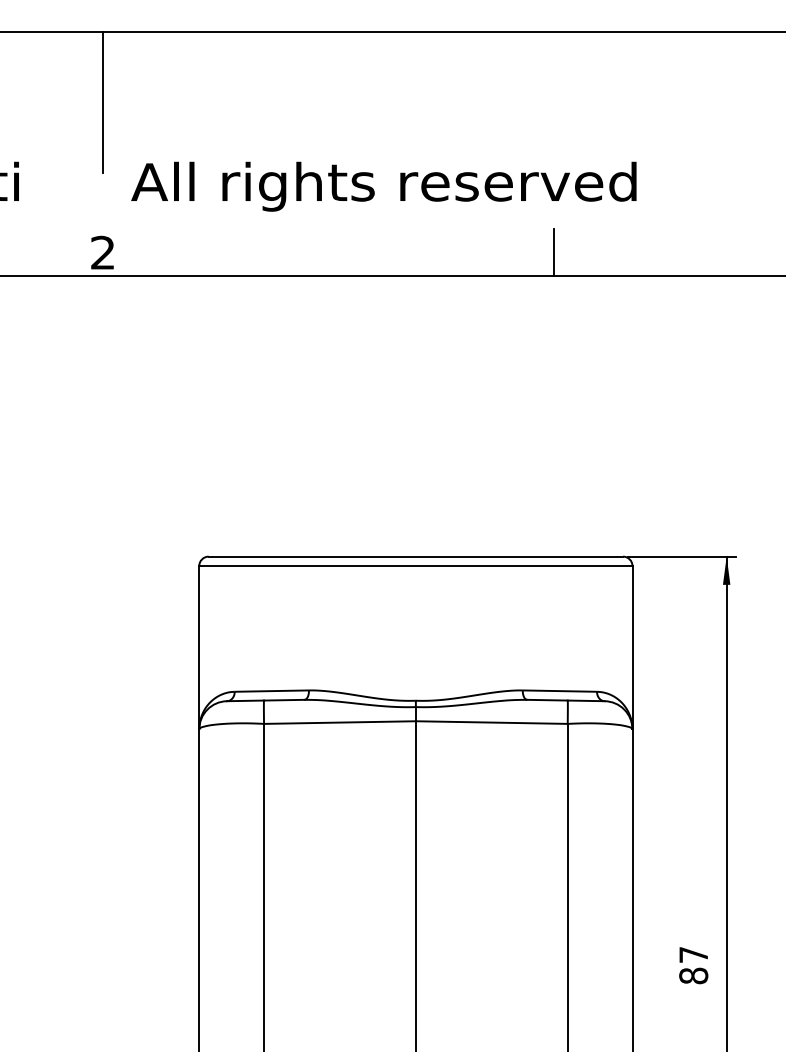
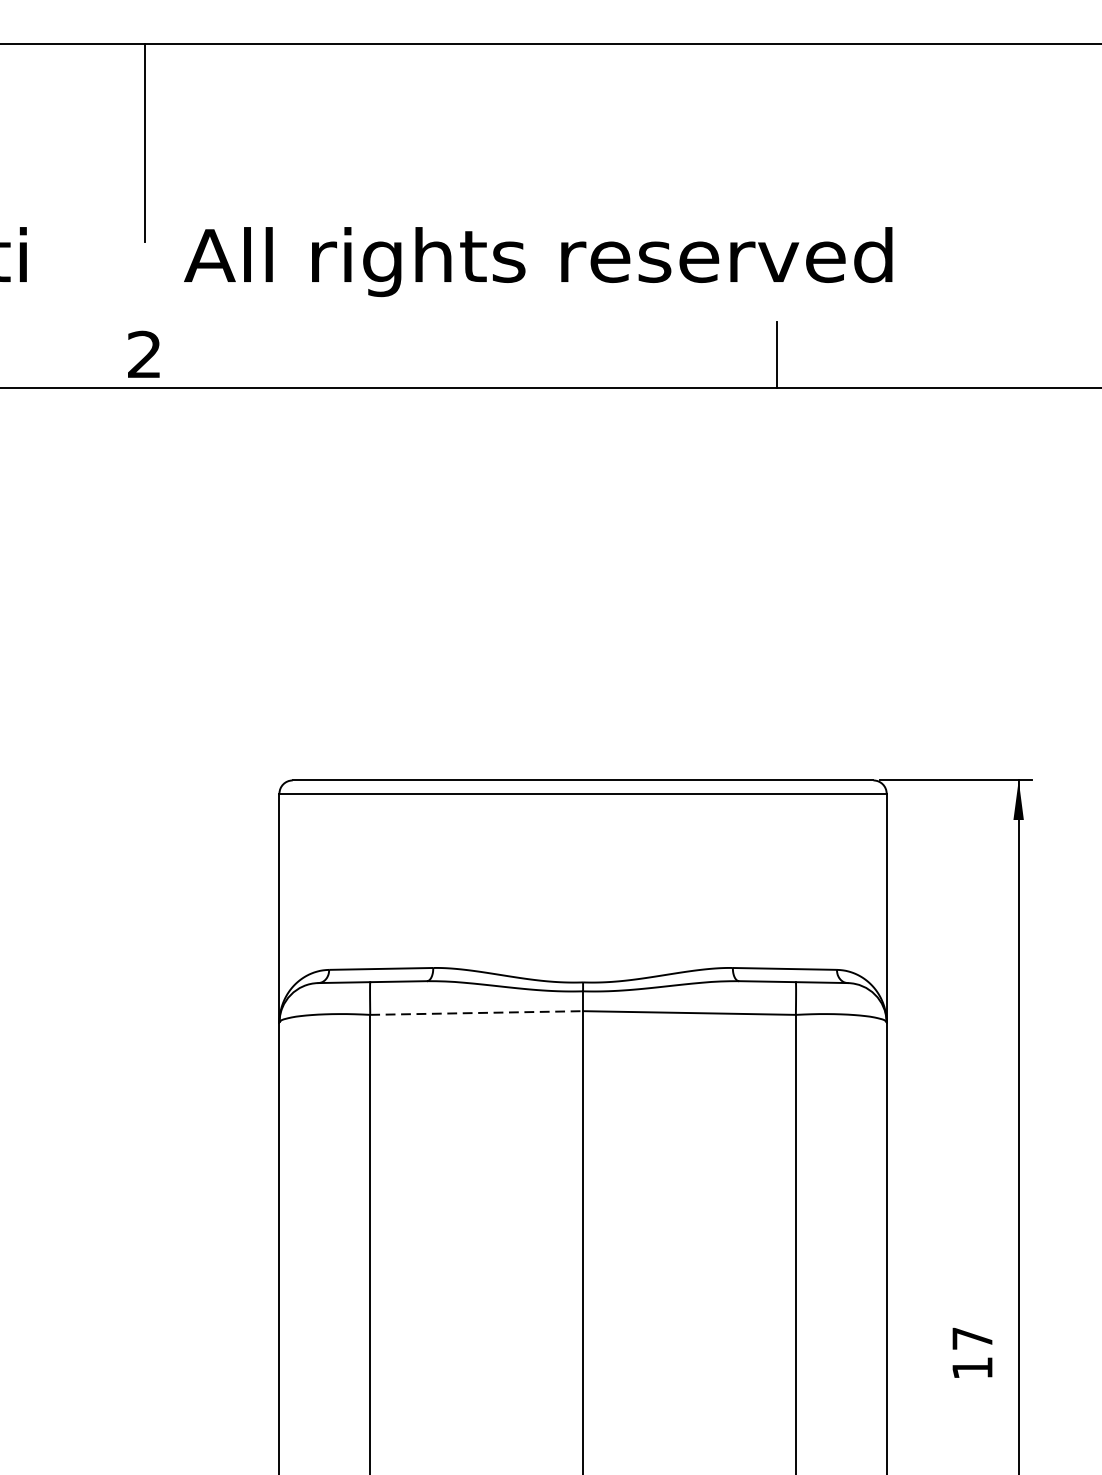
line: (339, 722) -> (476, 1012), solid -> dashed
text: (693, 975) -> (972, 1367), 87 -> 17

